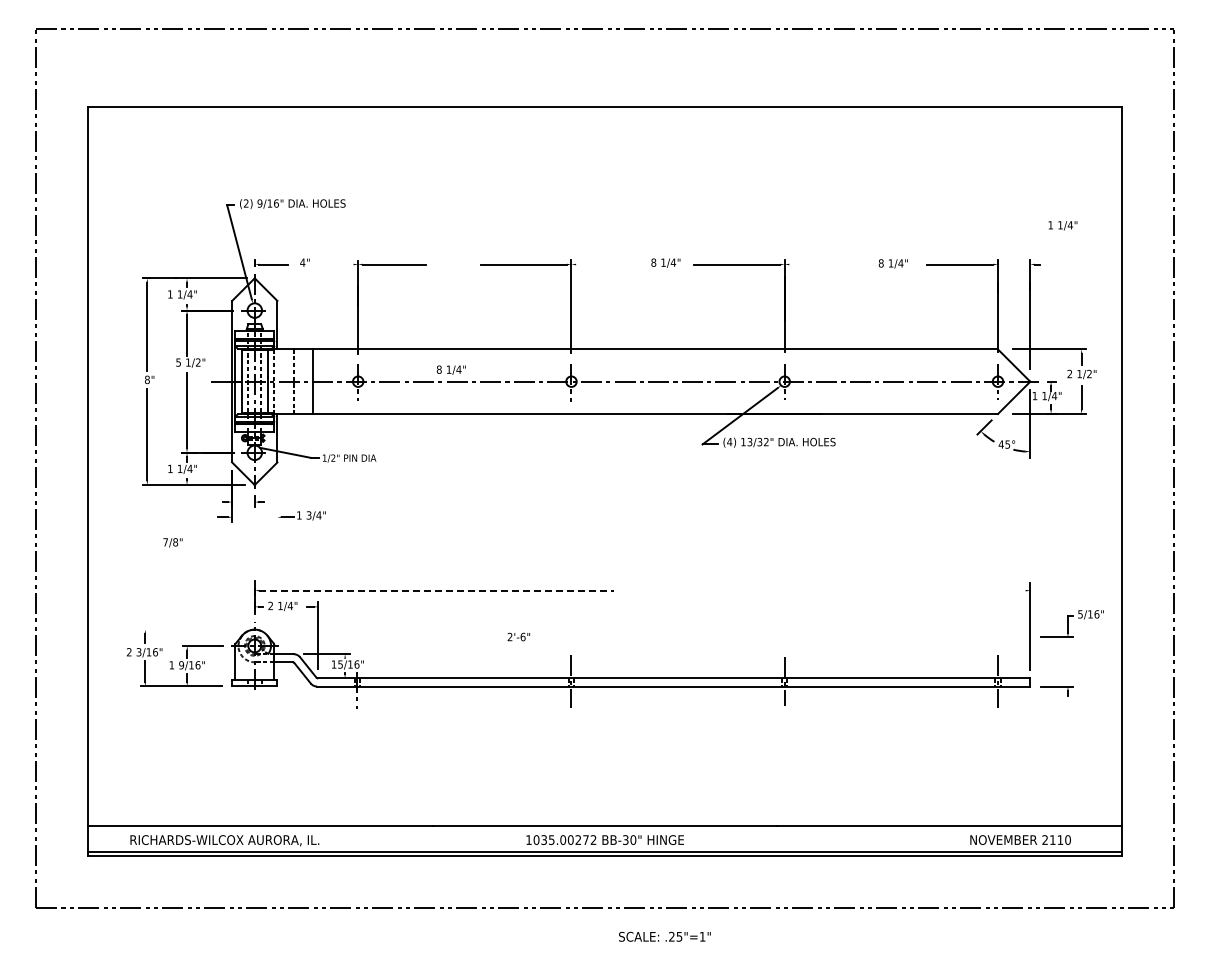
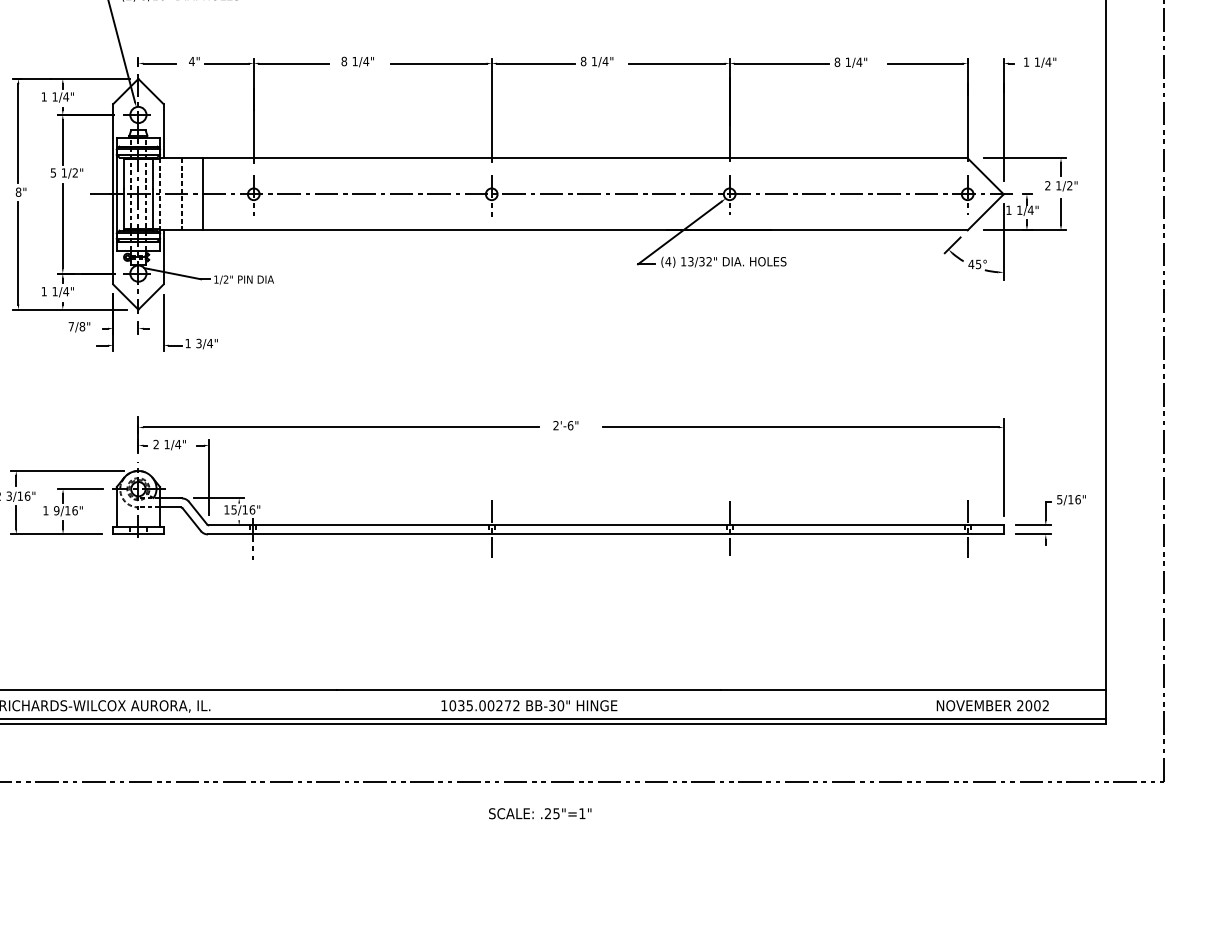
text: (1062, 225) -> (1039, 62), moved
line: (333, 264) -> (226, 63), added
line: (610, 264) -> (535, 63), added
line: (831, 264) -> (781, 63), added
text: (450, 369) -> (356, 61), moved
line: (277, 496) -> (163, 322), added
text: (172, 542) -> (78, 326), moved
line: (437, 590) -> (342, 427), dashed -> solid
line: (847, 590) -> (799, 427), added
part: (1071, 623) -> (1049, 509), moved
line: (190, 629) -> (66, 470), added
text: (518, 636) -> (565, 425), moved
text: (1059, 839) -> (1036, 705), 2110 -> 2002
text: (664, 936) -> (539, 813), moved

